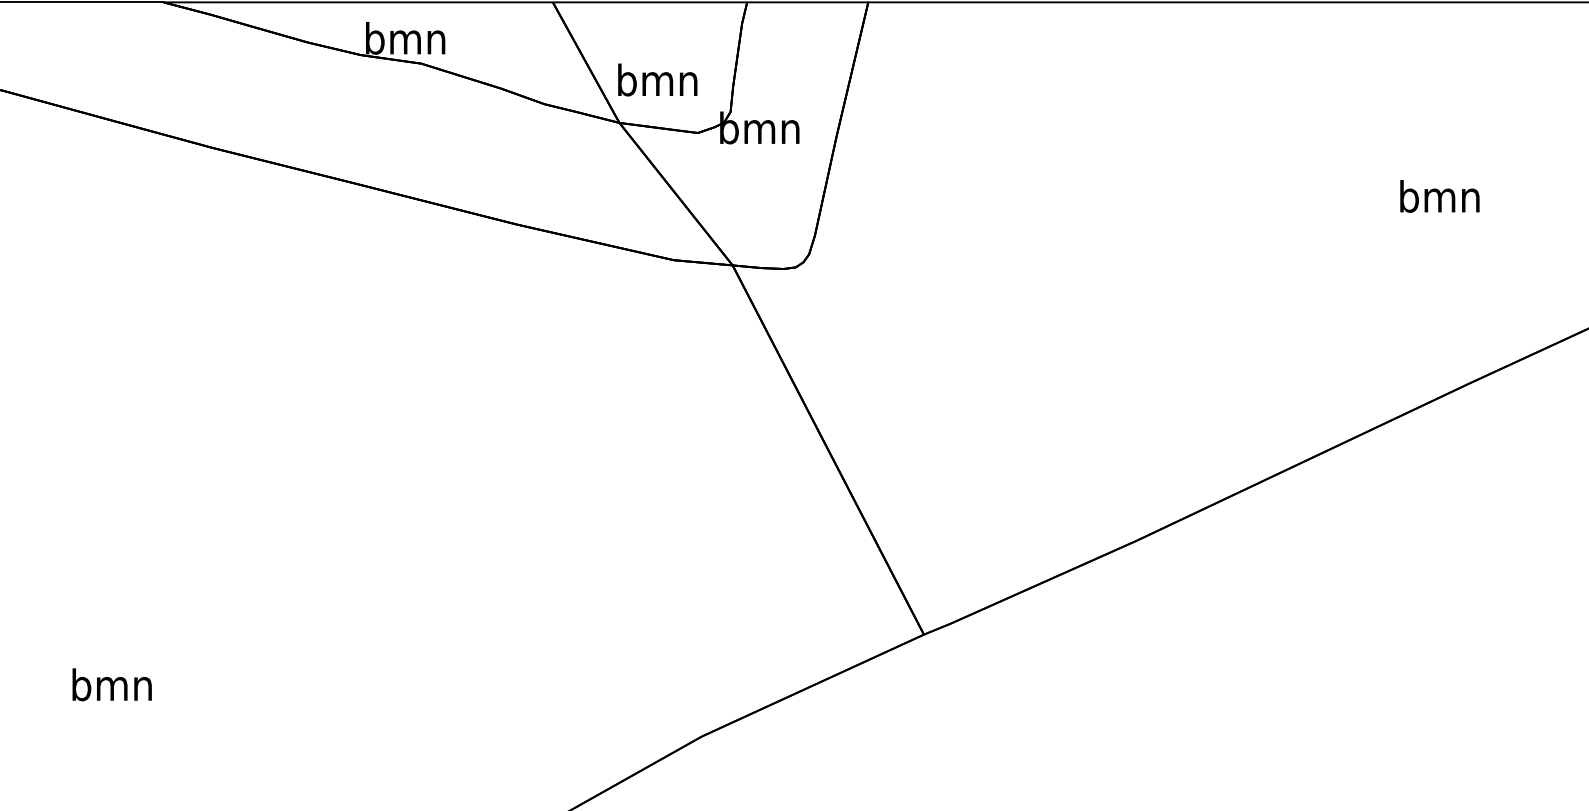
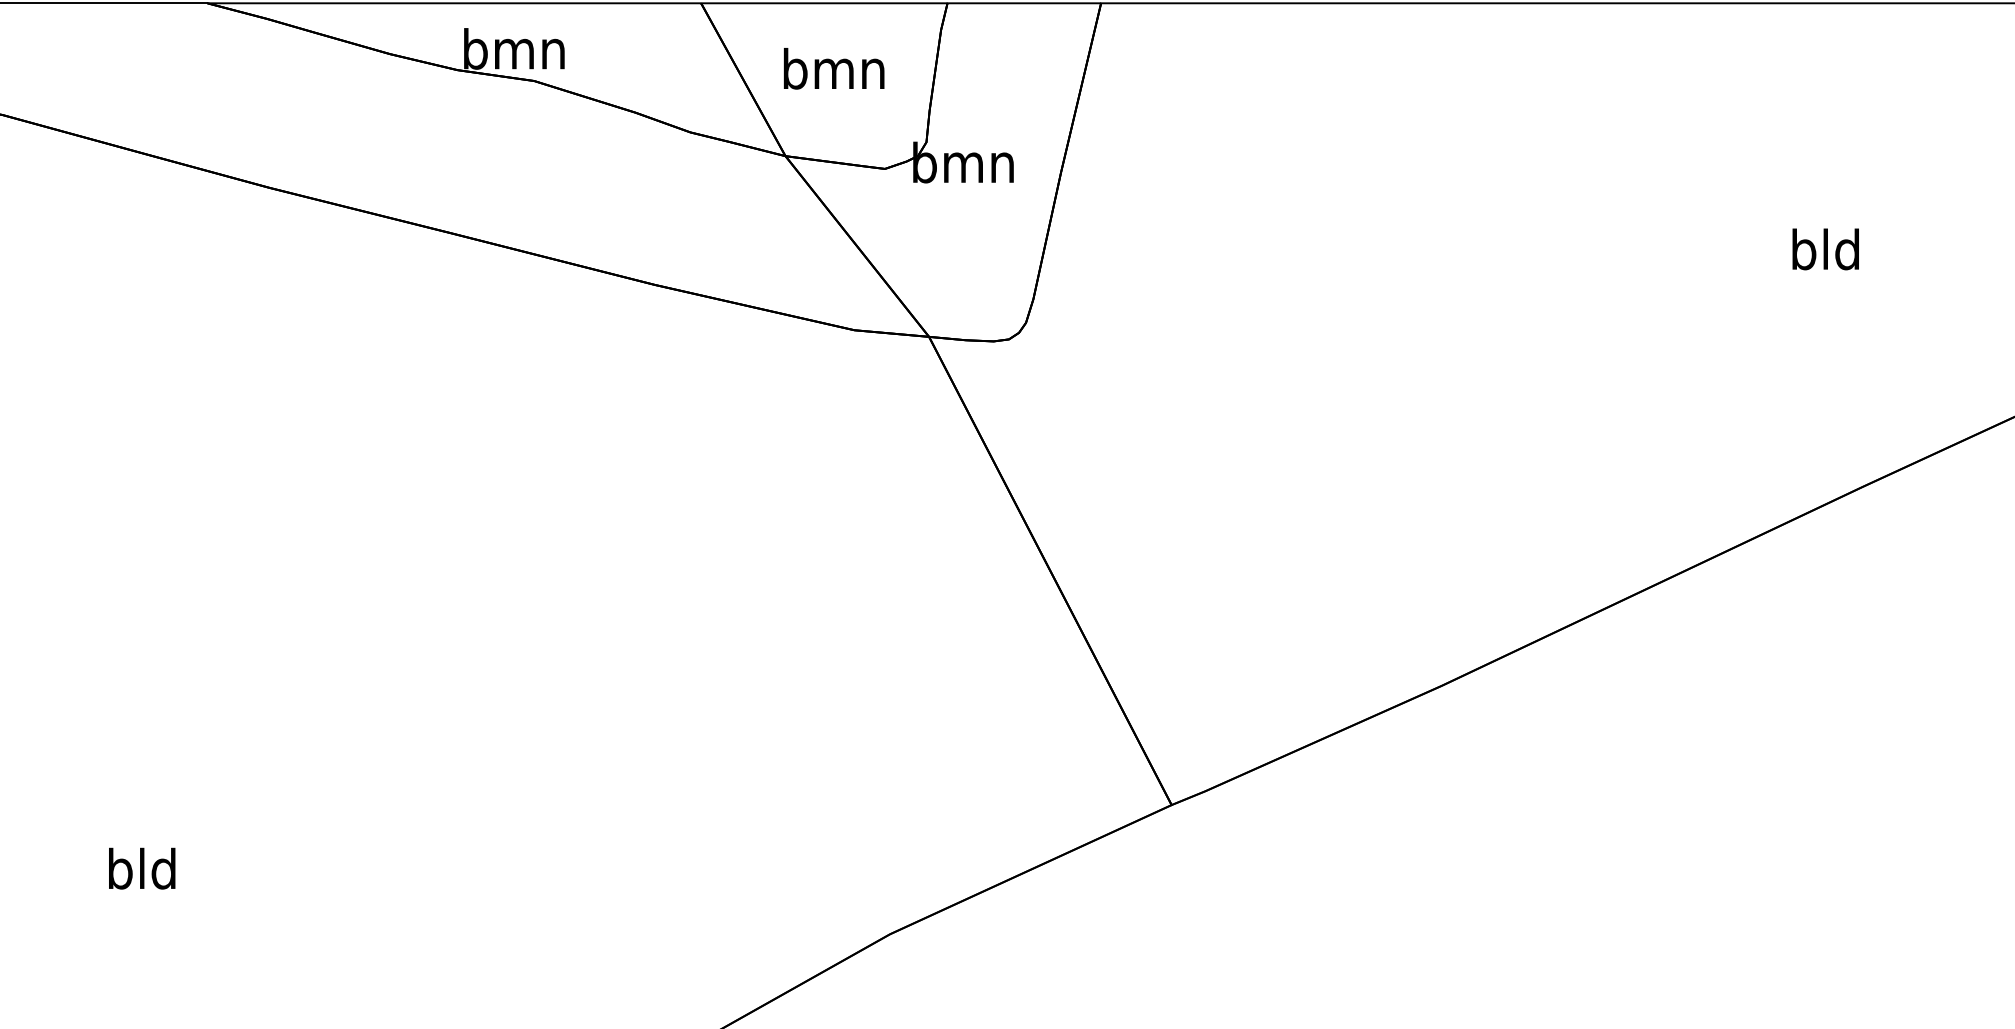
text: (658, 79) -> (834, 68), moved
text: (1439, 196) -> (1825, 249), bmn -> bld
text: (112, 684) -> (142, 868), bmn -> bld

